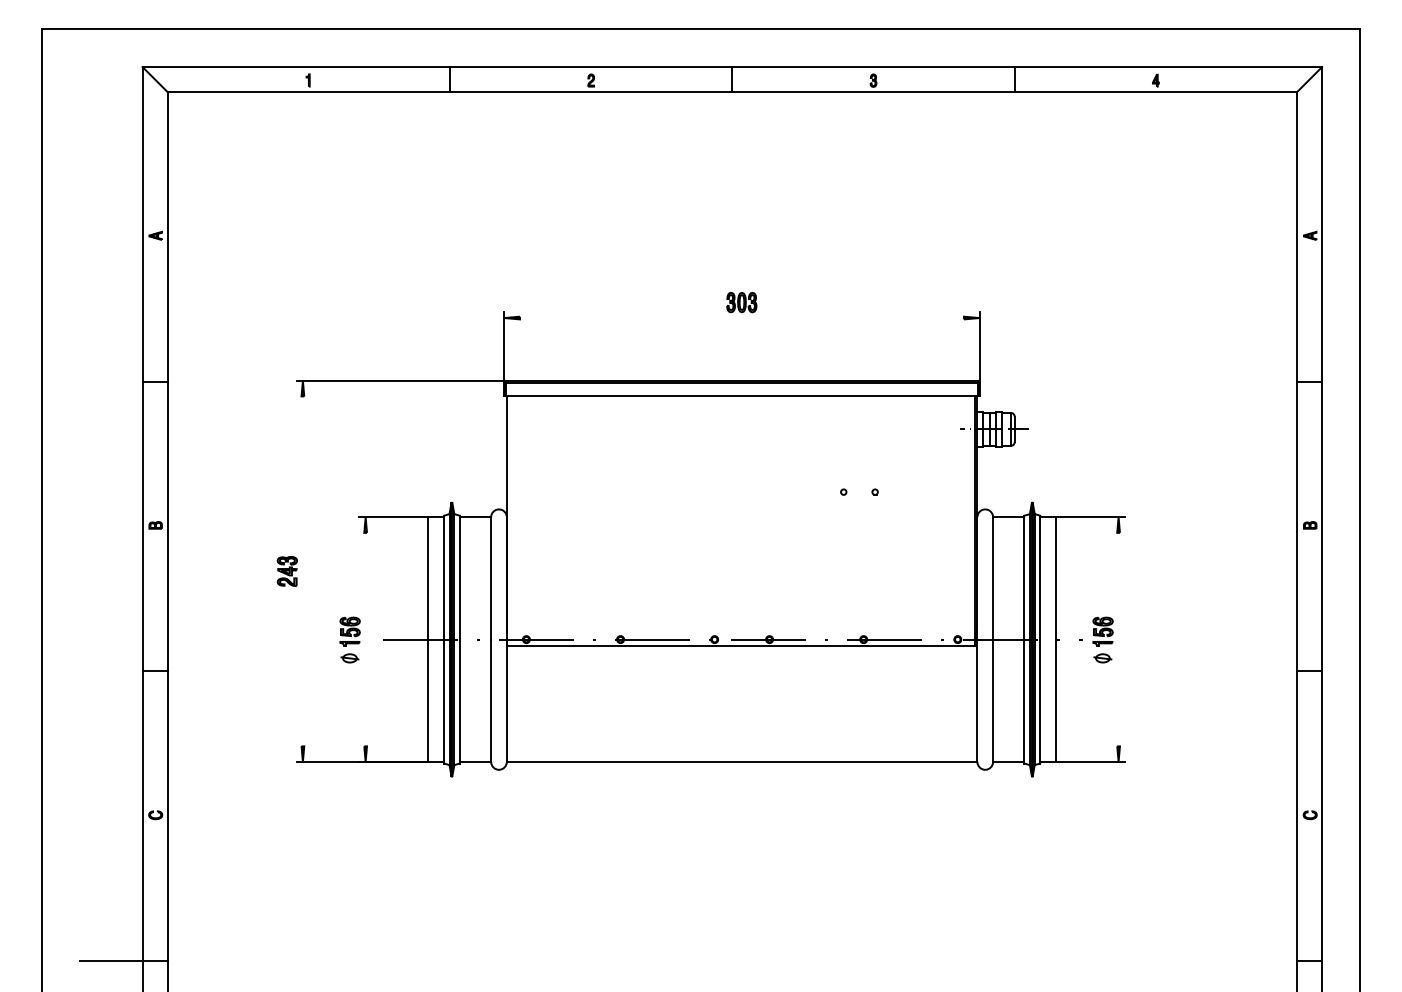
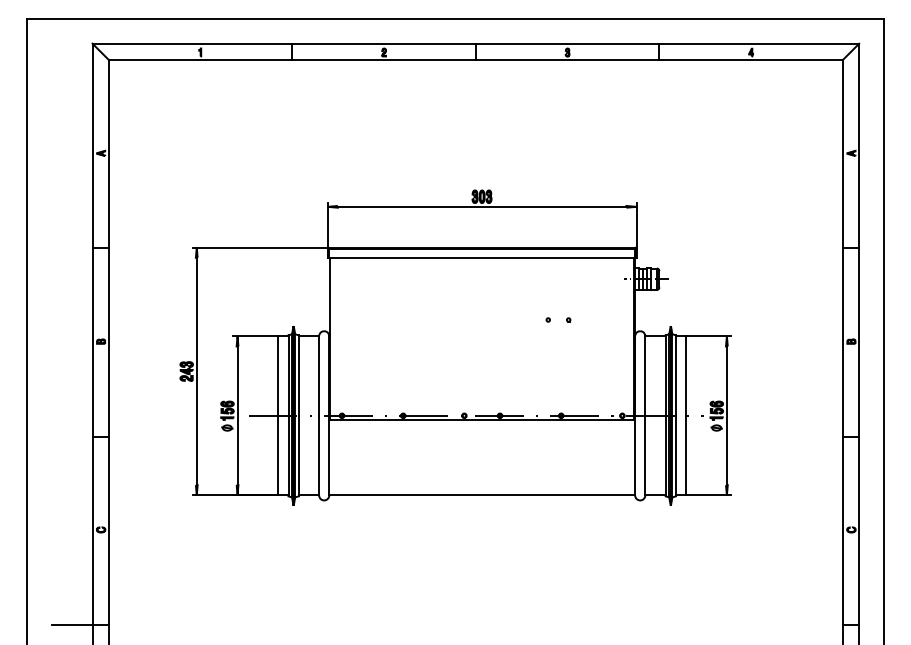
line: (741, 317) -> (481, 206), added
line: (302, 571) -> (196, 371), added
line: (365, 639) -> (237, 415), added
line: (1117, 639) -> (726, 415), added

